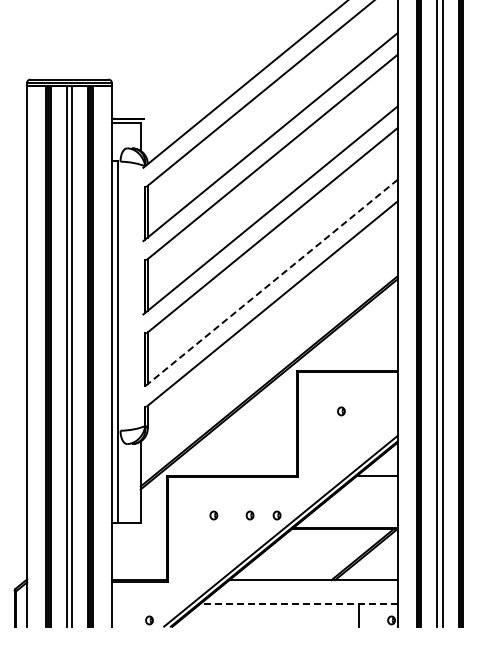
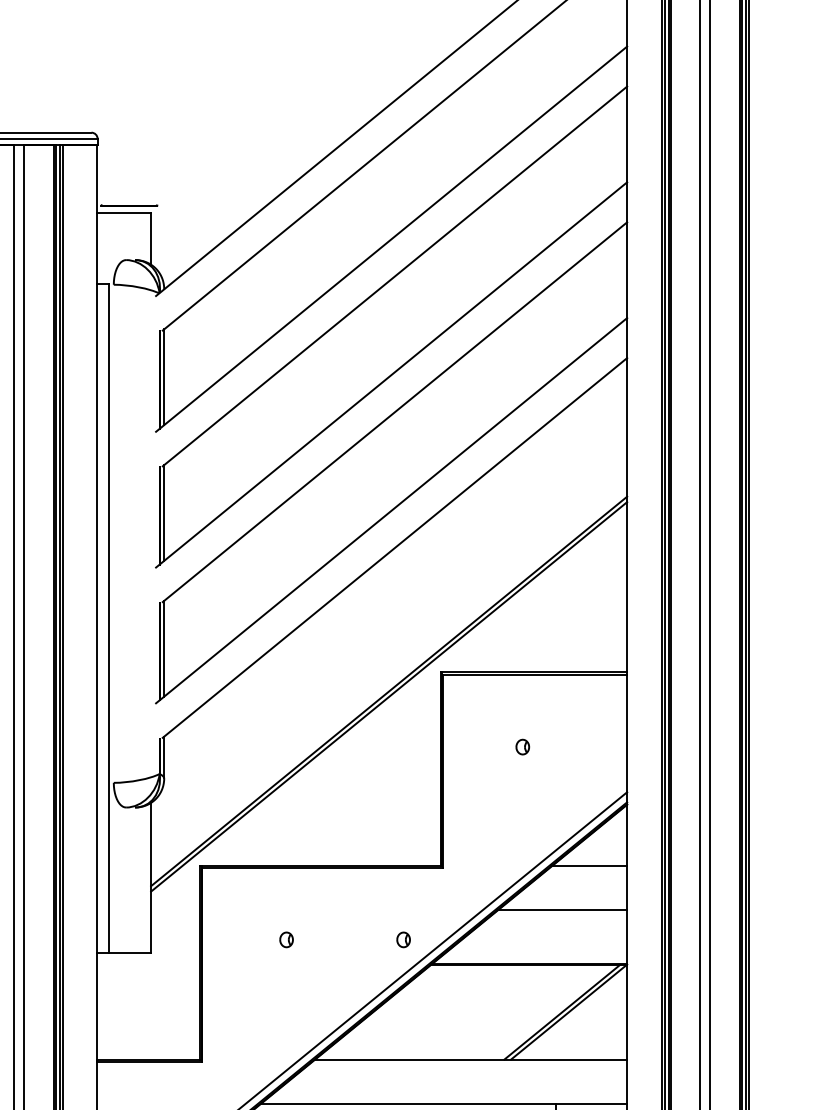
line: (270, 284) -> (391, 512), dashed -> solid
line: (362, 499) -> (561, 910), added
part: (249, 515) -> (352, 939), removed
line: (298, 604) -> (443, 1104), dashed -> solid

